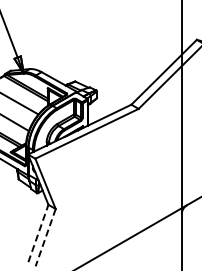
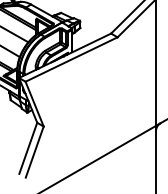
line: (38, 233) -> (28, 148), dashed -> solid
line: (45, 238) -> (34, 152), dashed -> solid

